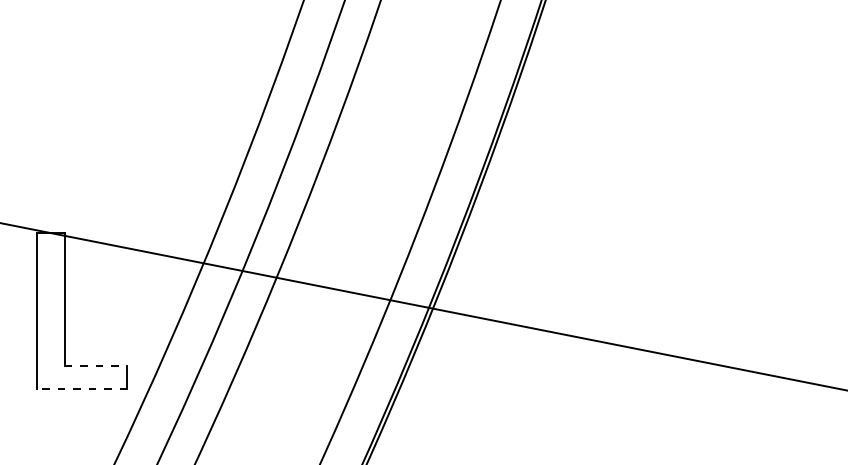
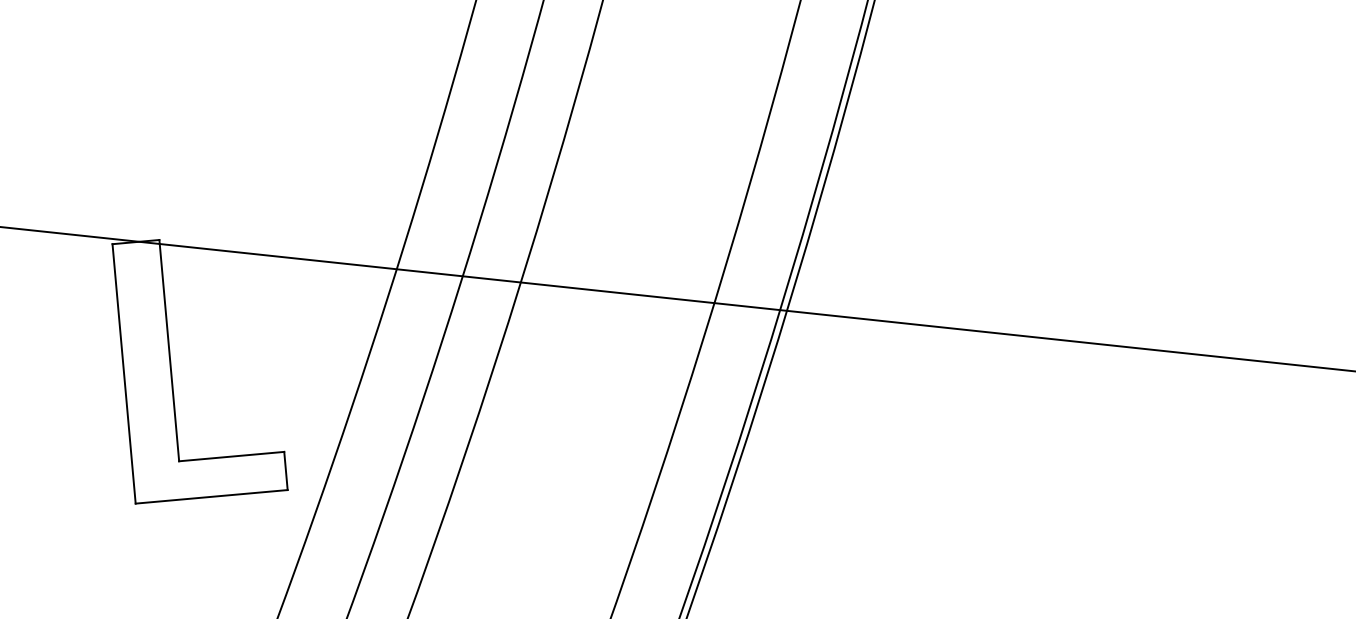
line: (96, 365) -> (232, 456), dashed -> solid
line: (81, 388) -> (210, 496), dashed -> solid

